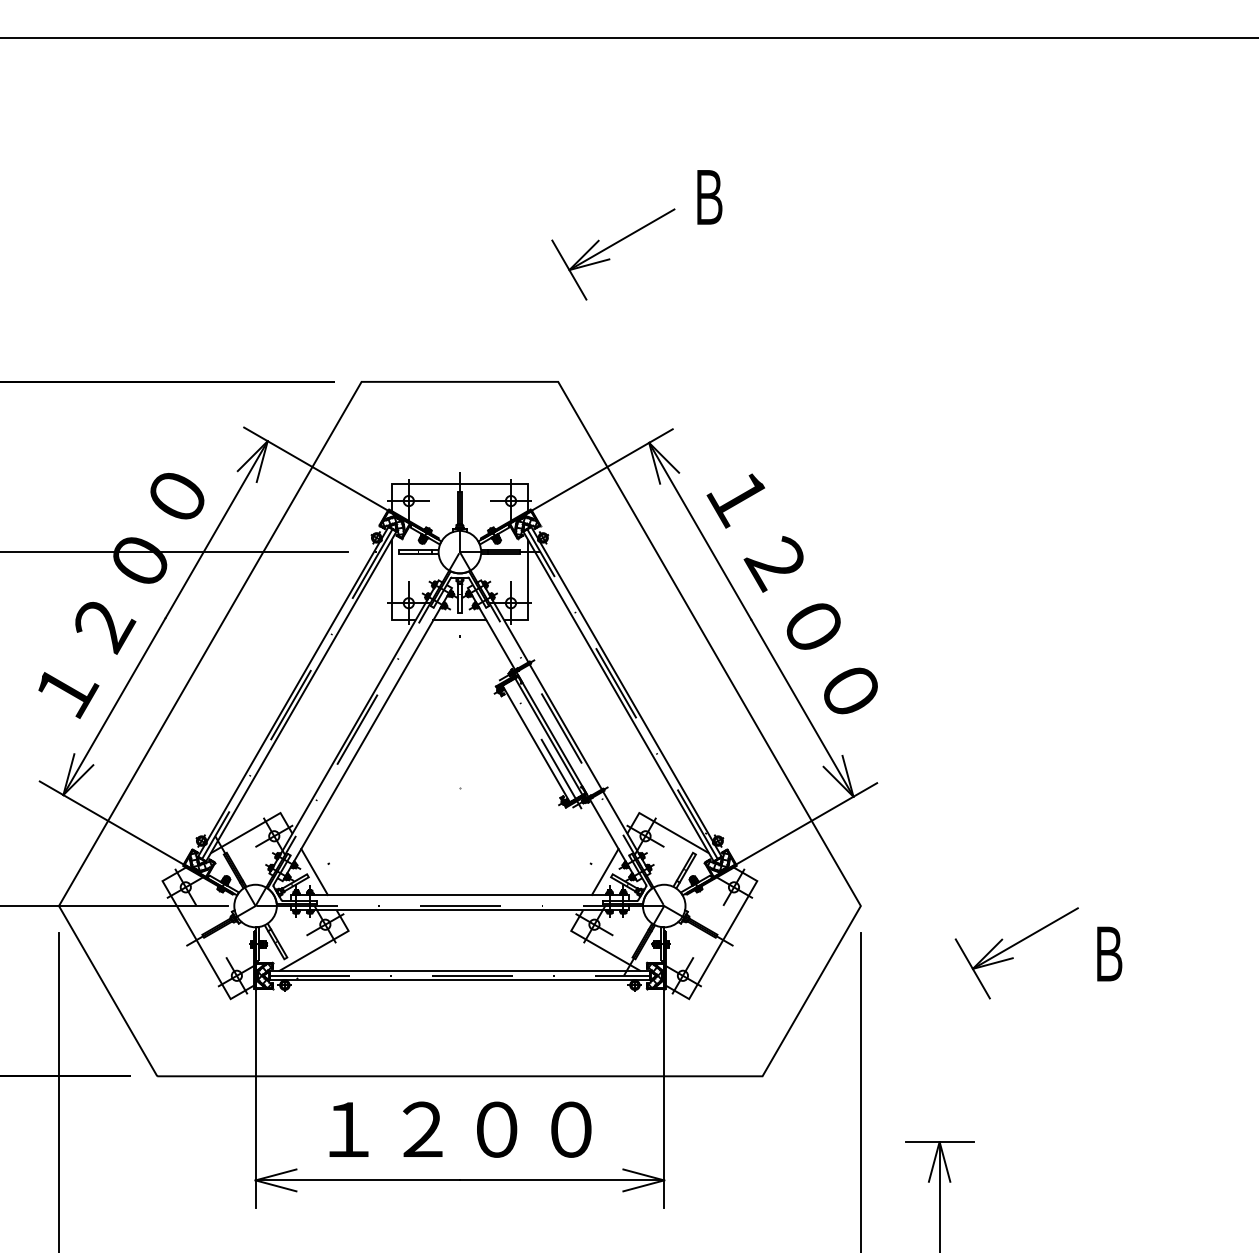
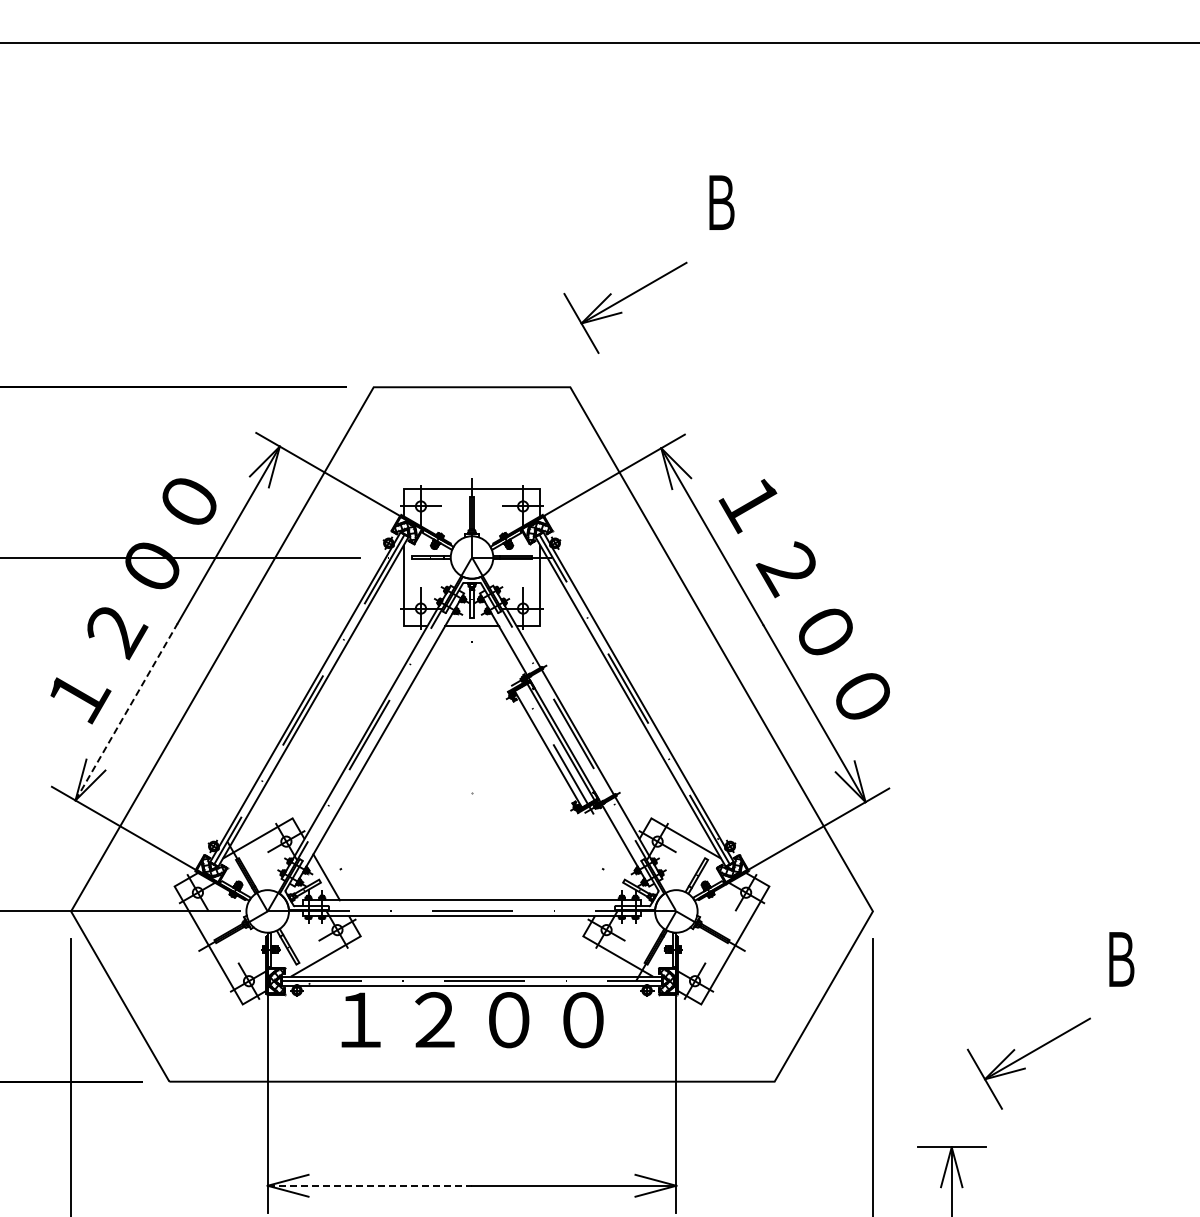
part: (613, 254) -> (625, 307), moved
line: (114, 706) -> (126, 711), solid -> dashed
line: (604, 871) -> (616, 876), removed
part: (1016, 953) -> (1028, 1063), moved
text: (460, 1129) -> (472, 1019), moved
line: (358, 1180) -> (370, 1185), solid -> dashed

